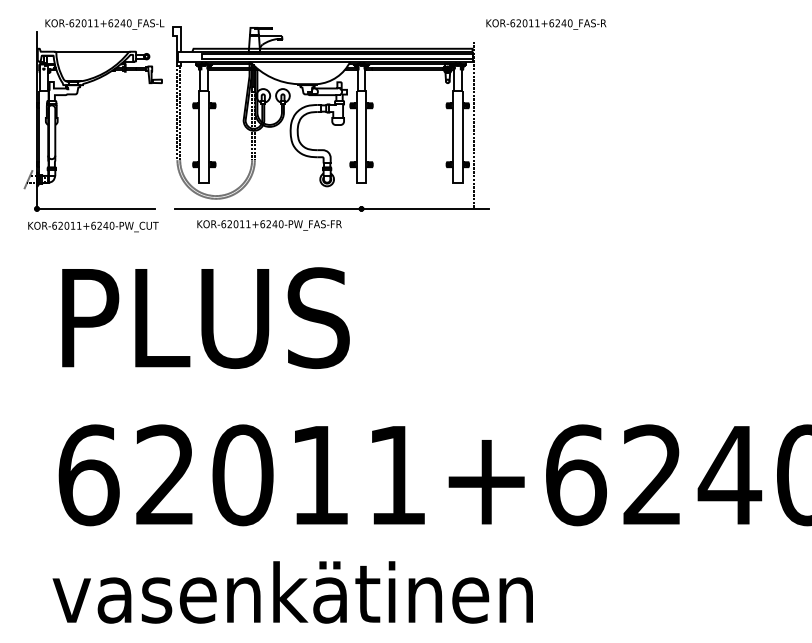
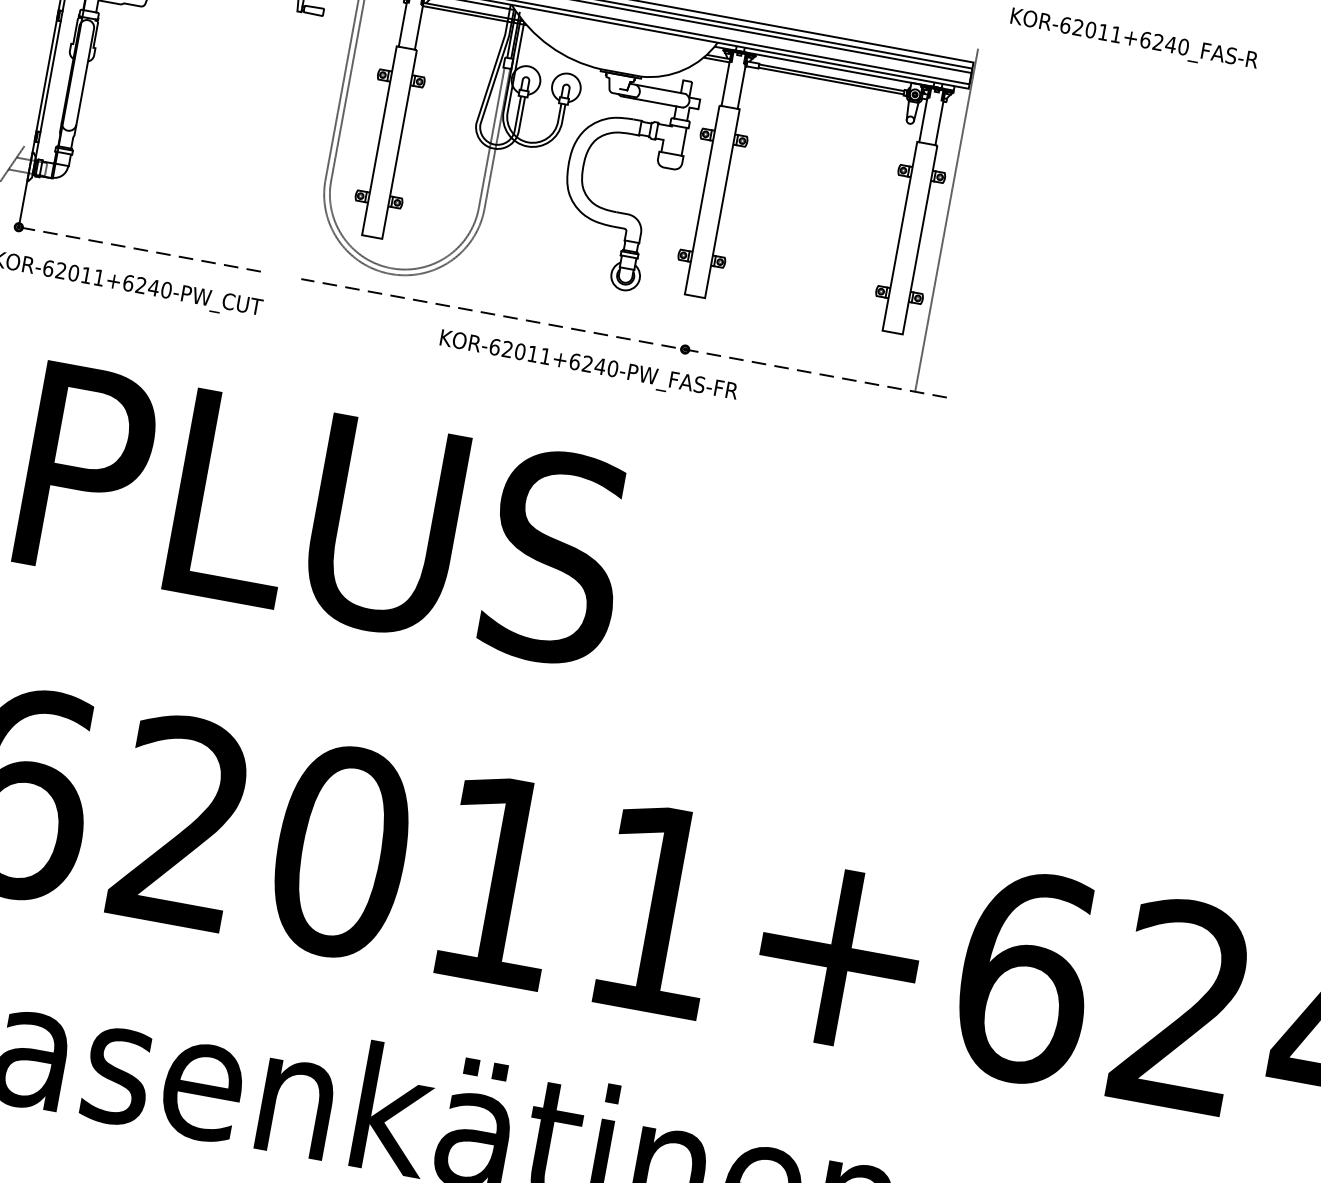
line: (95, 208) -> (139, 248), solid -> dashed
line: (331, 208) -> (623, 337), solid -> dashed
text: (269, 225) -> (588, 366), moved

